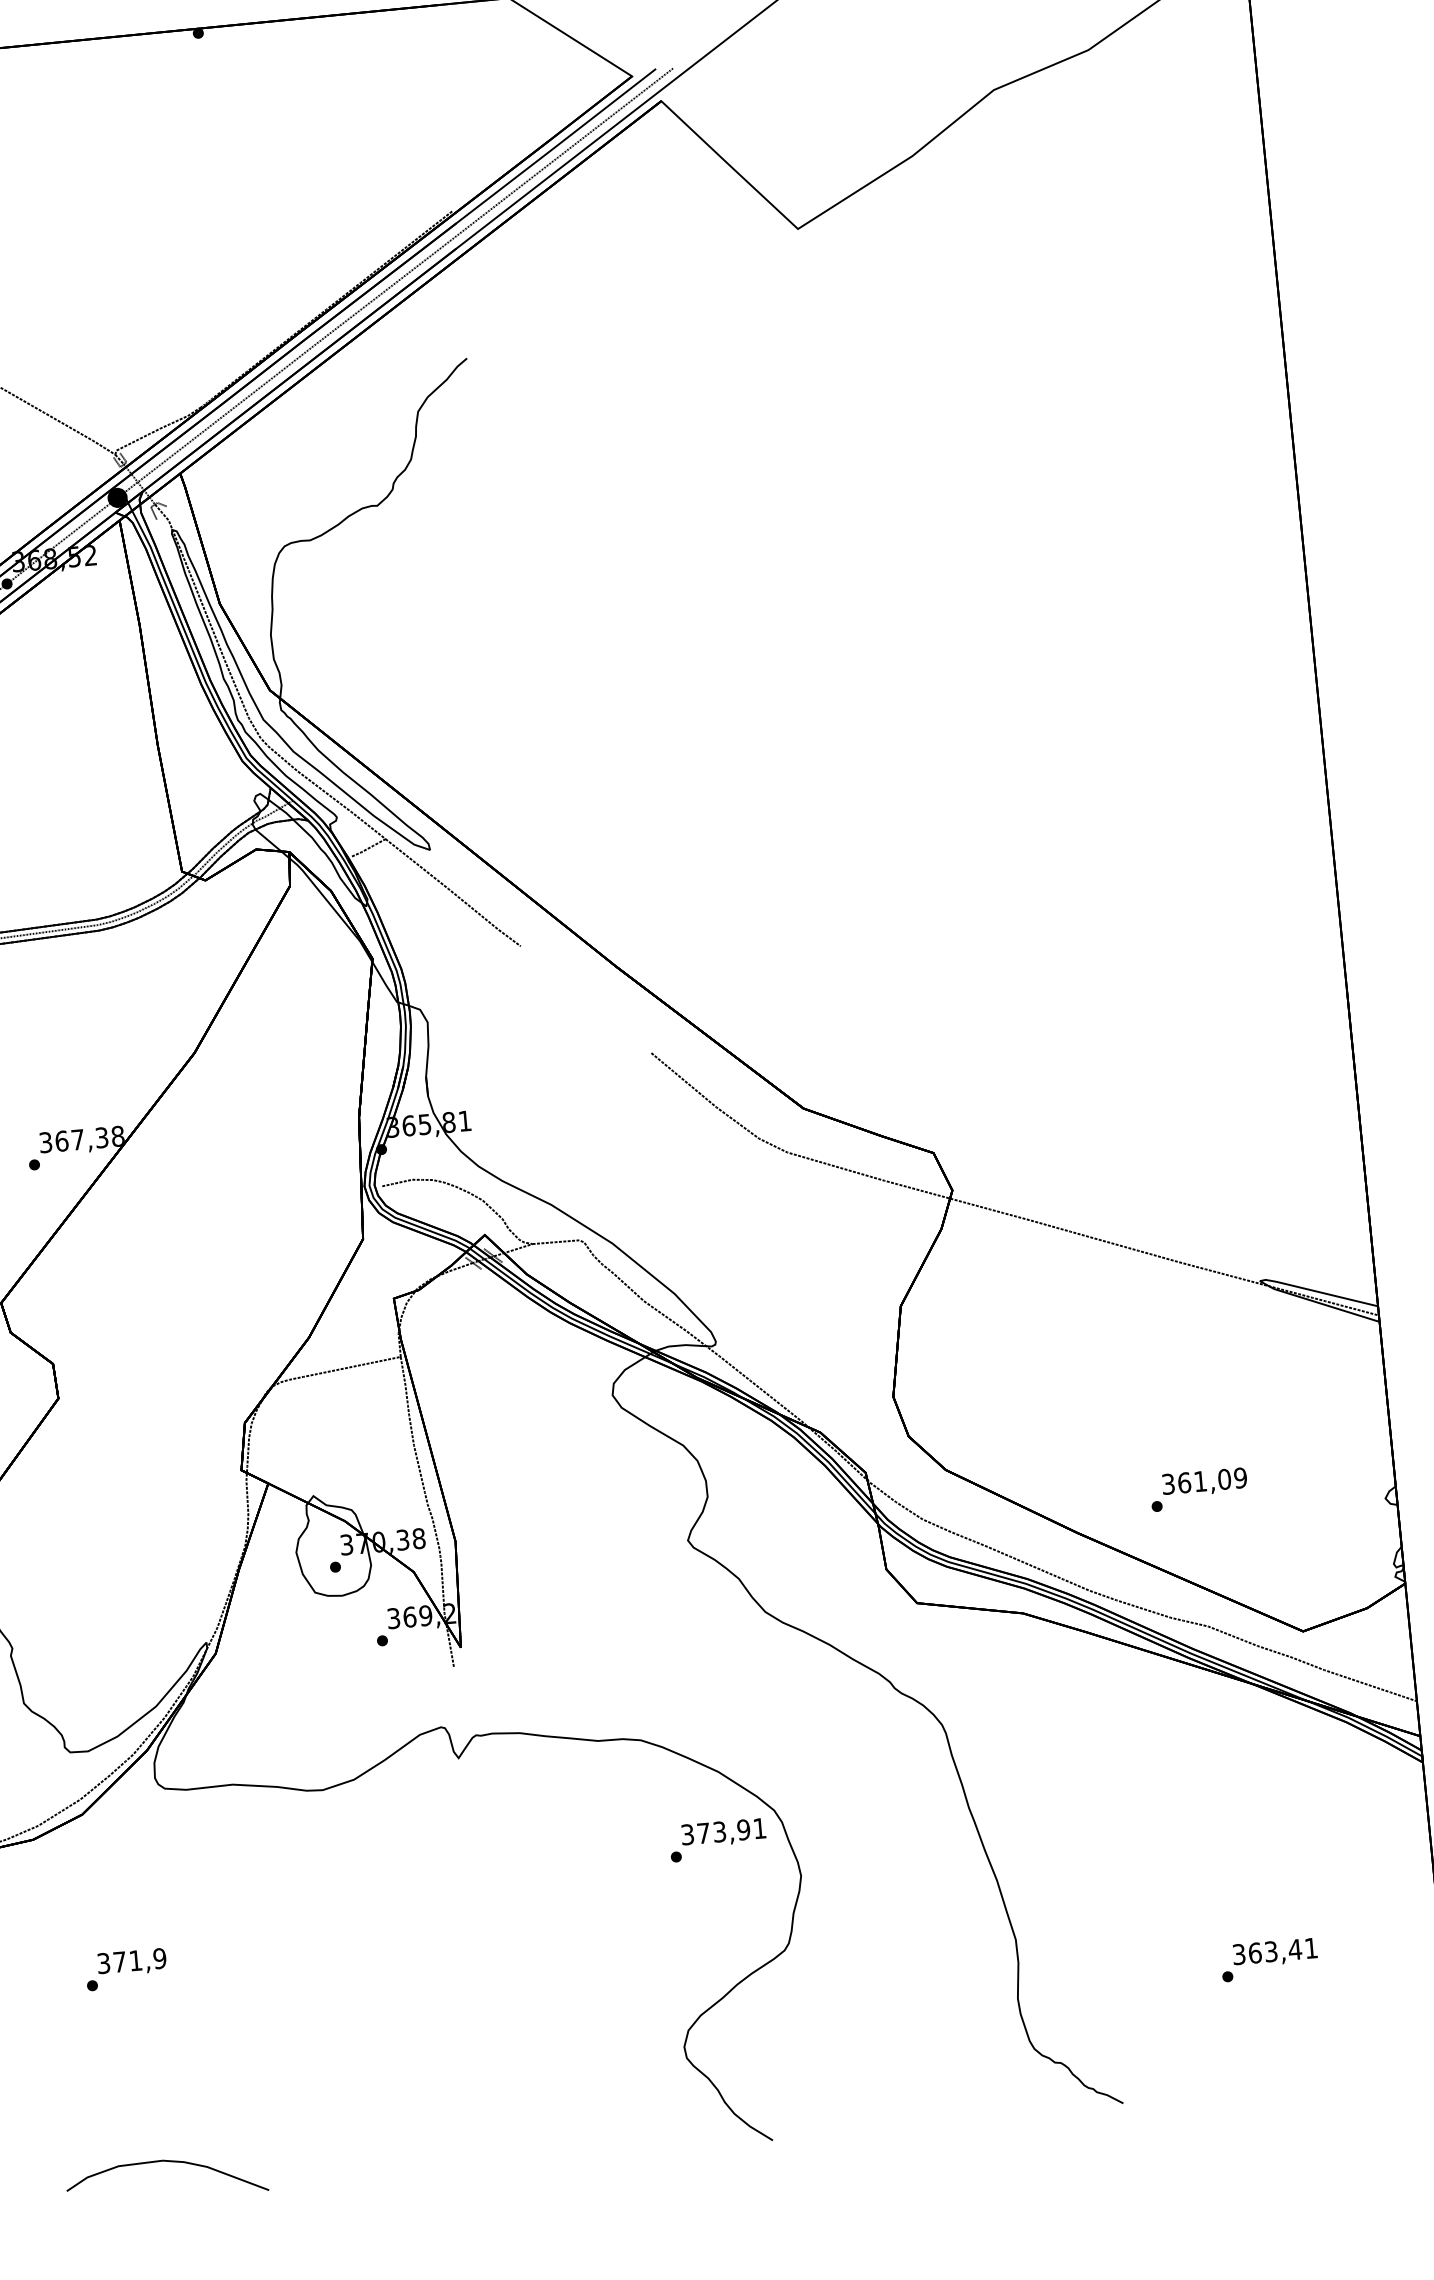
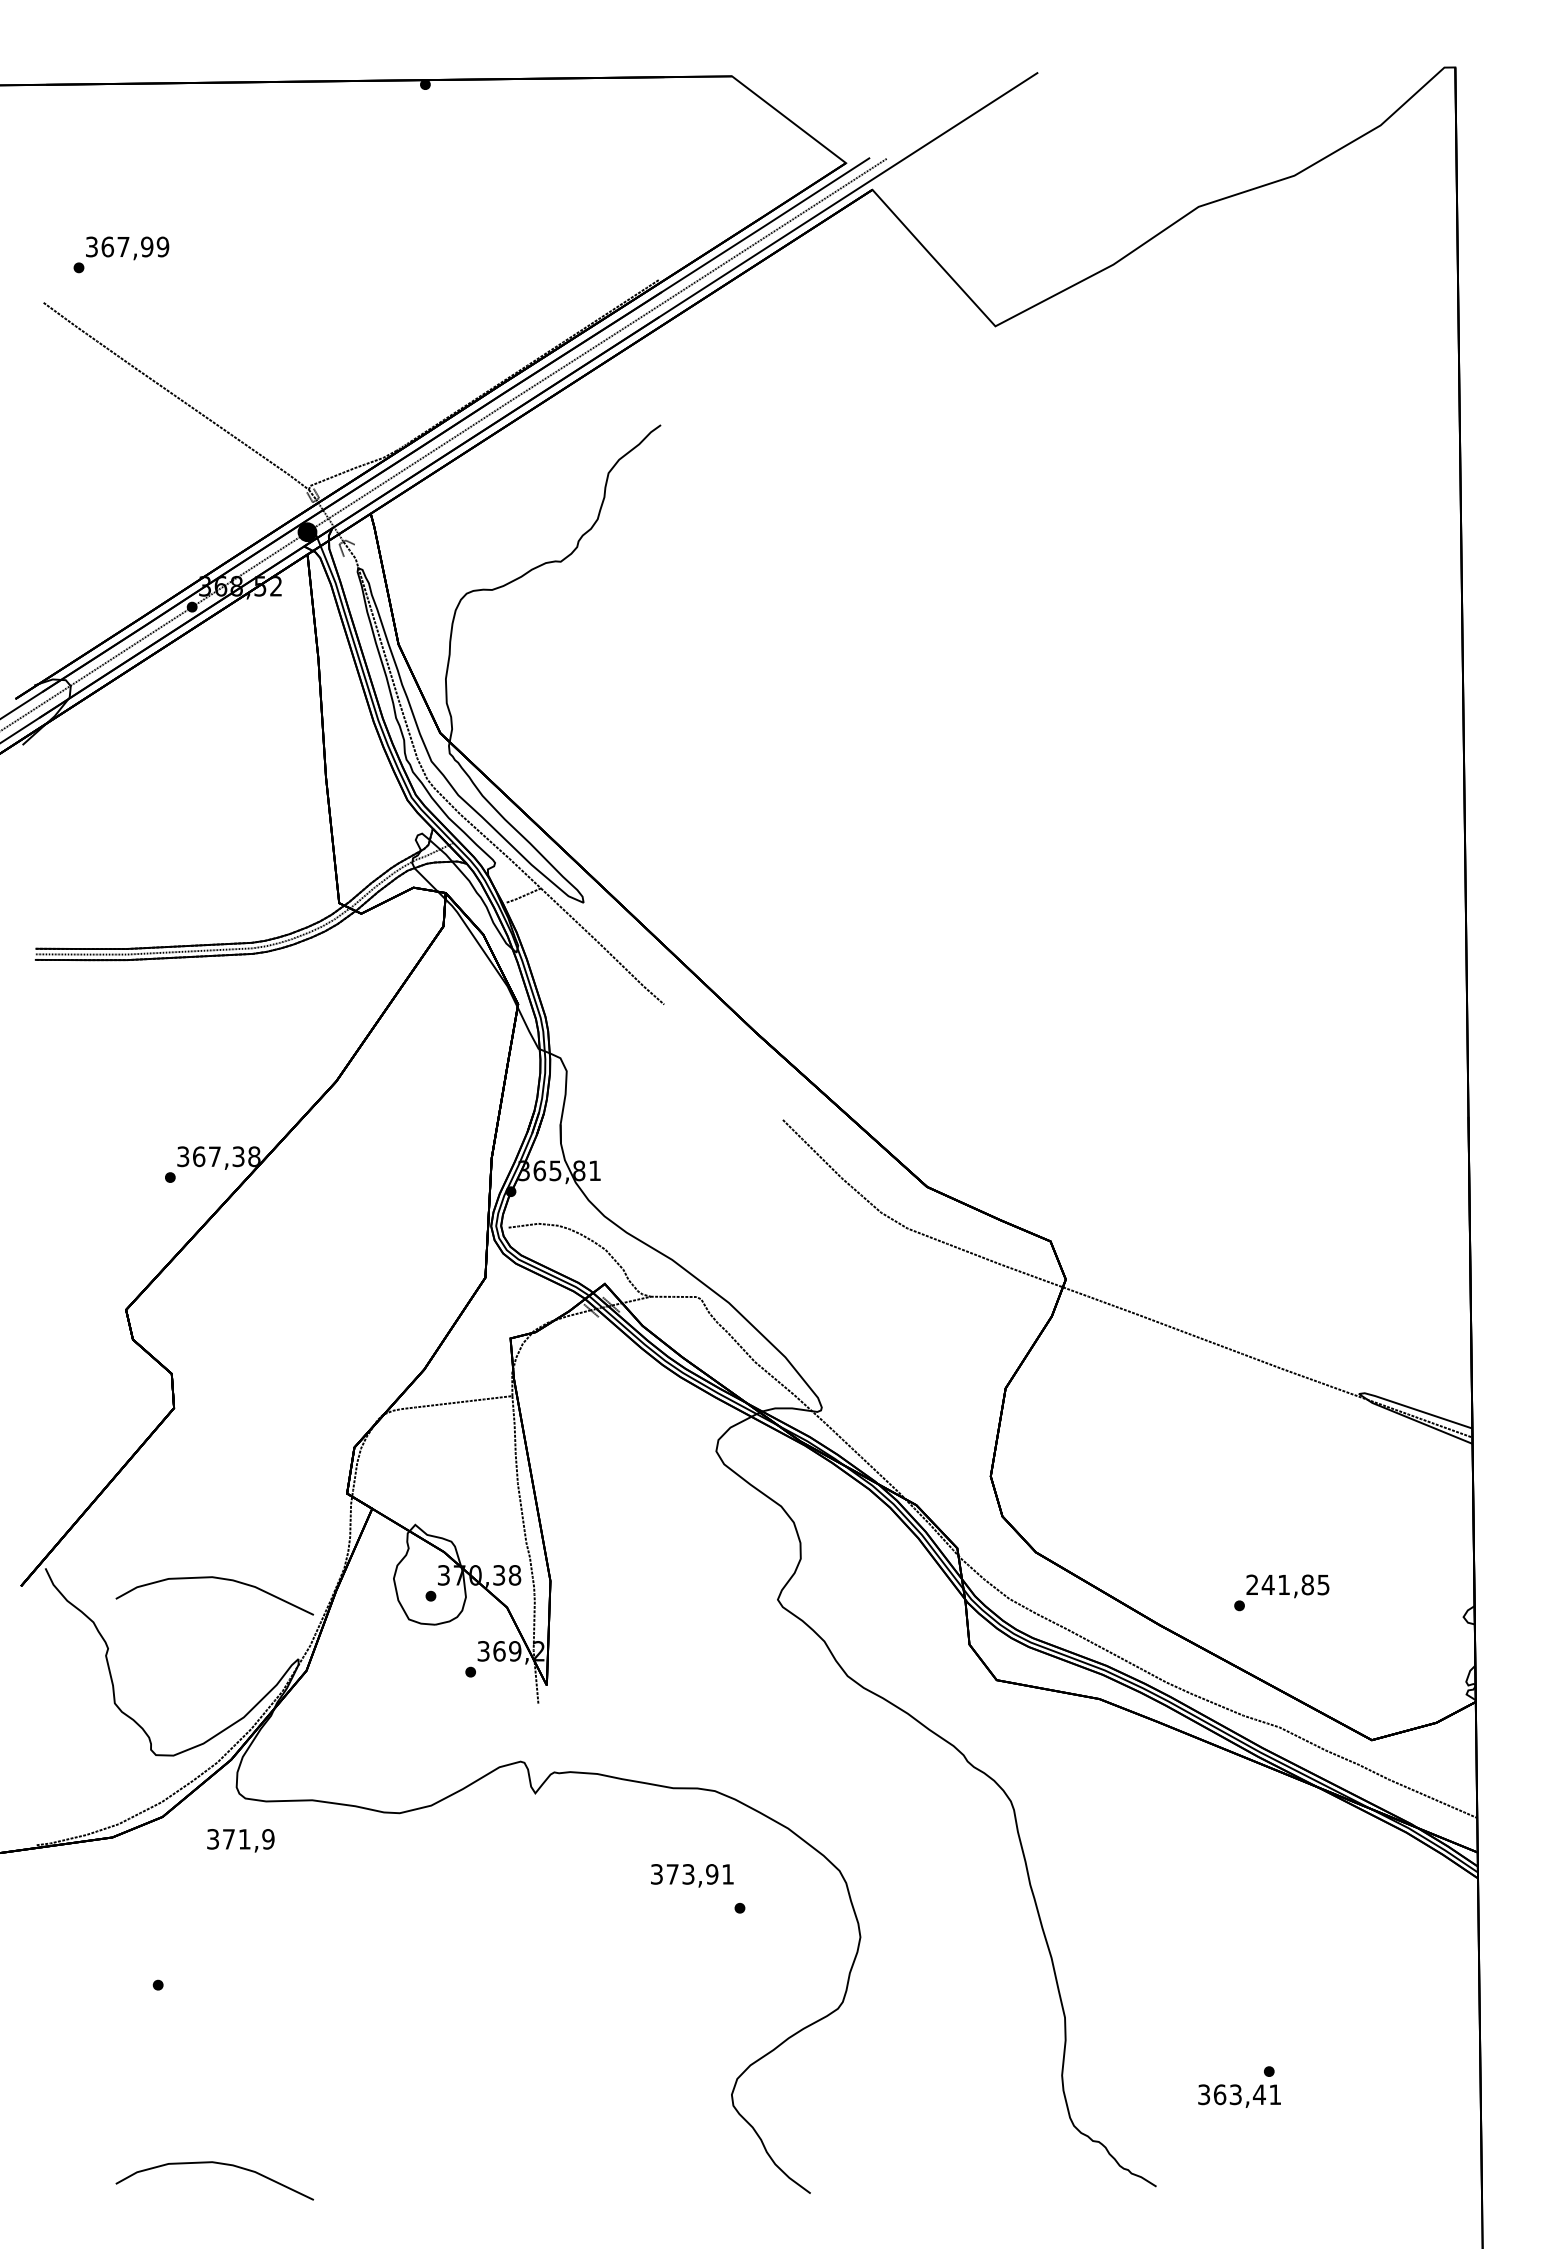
text: (1203, 1480) -> (1287, 1584), 361,09 -> 241,85
curve: (119, 1568) -> (219, 1579), added
text: (723, 1832) -> (692, 1875), moved
text: (1275, 1952) -> (1239, 2095), moved
text: (131, 1962) -> (240, 1840), moved

